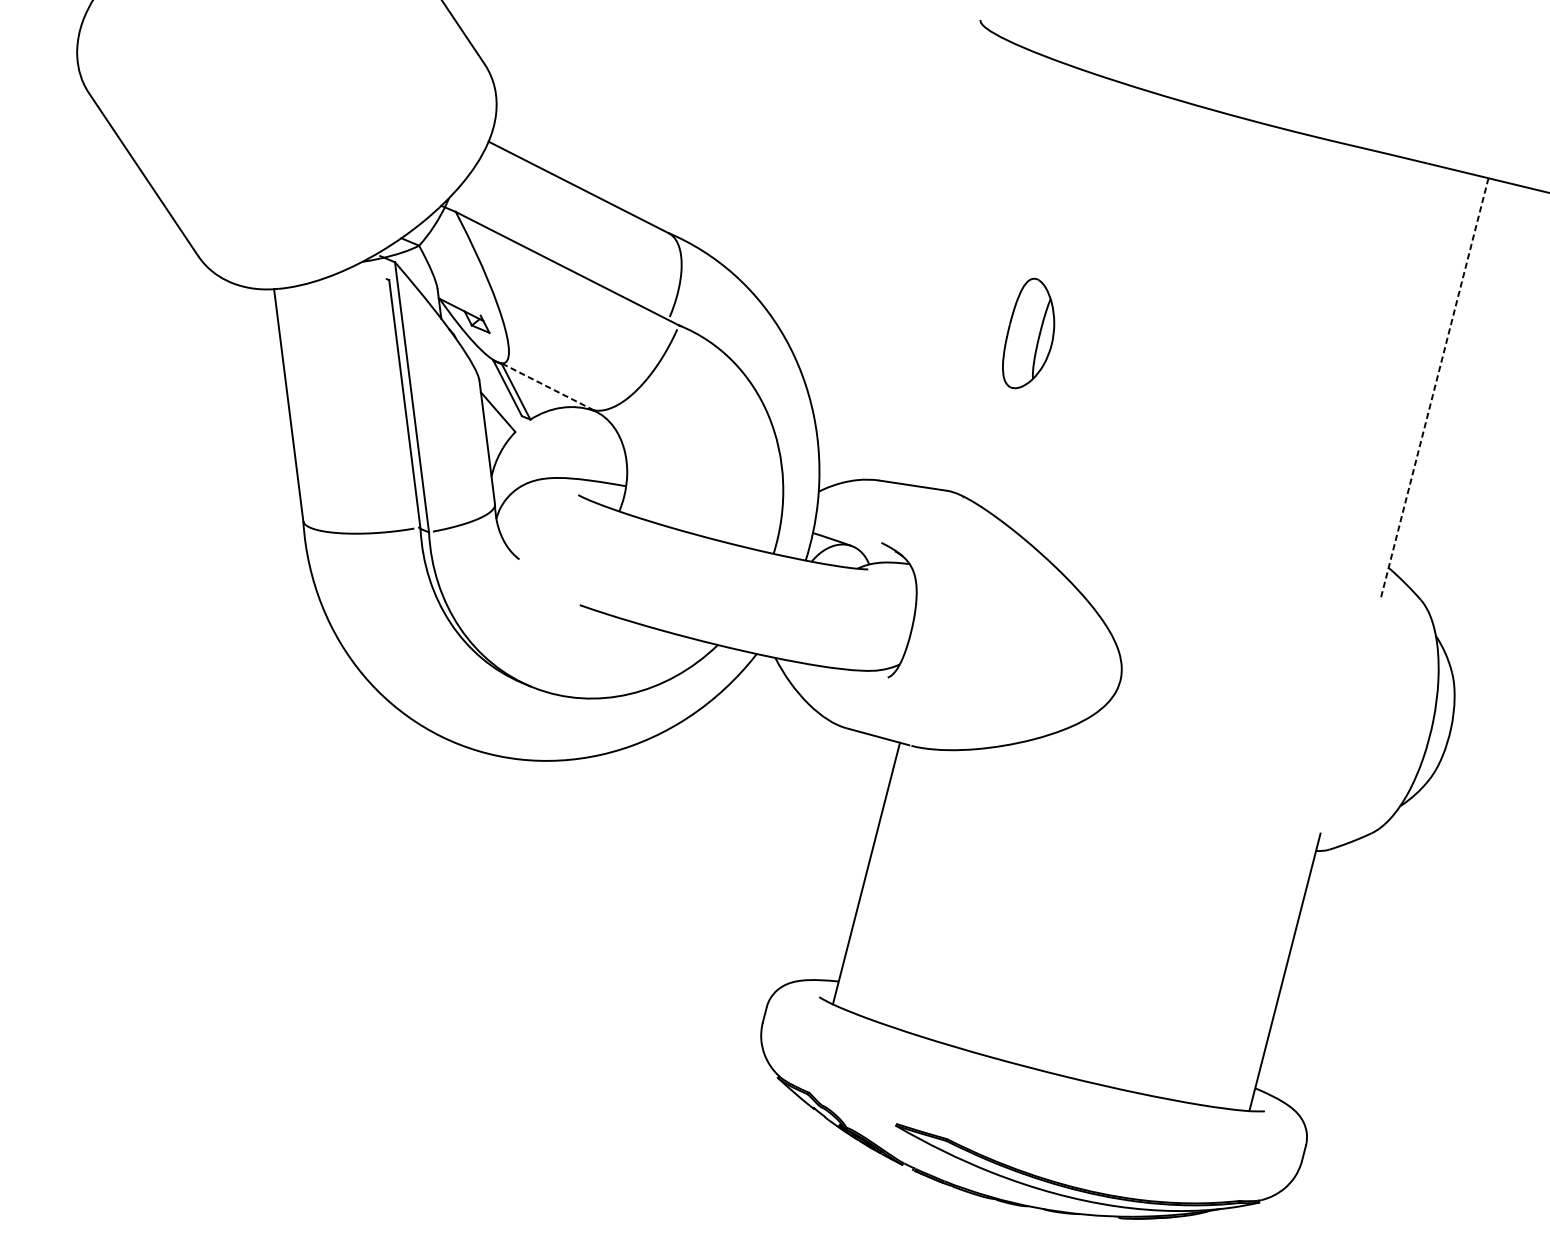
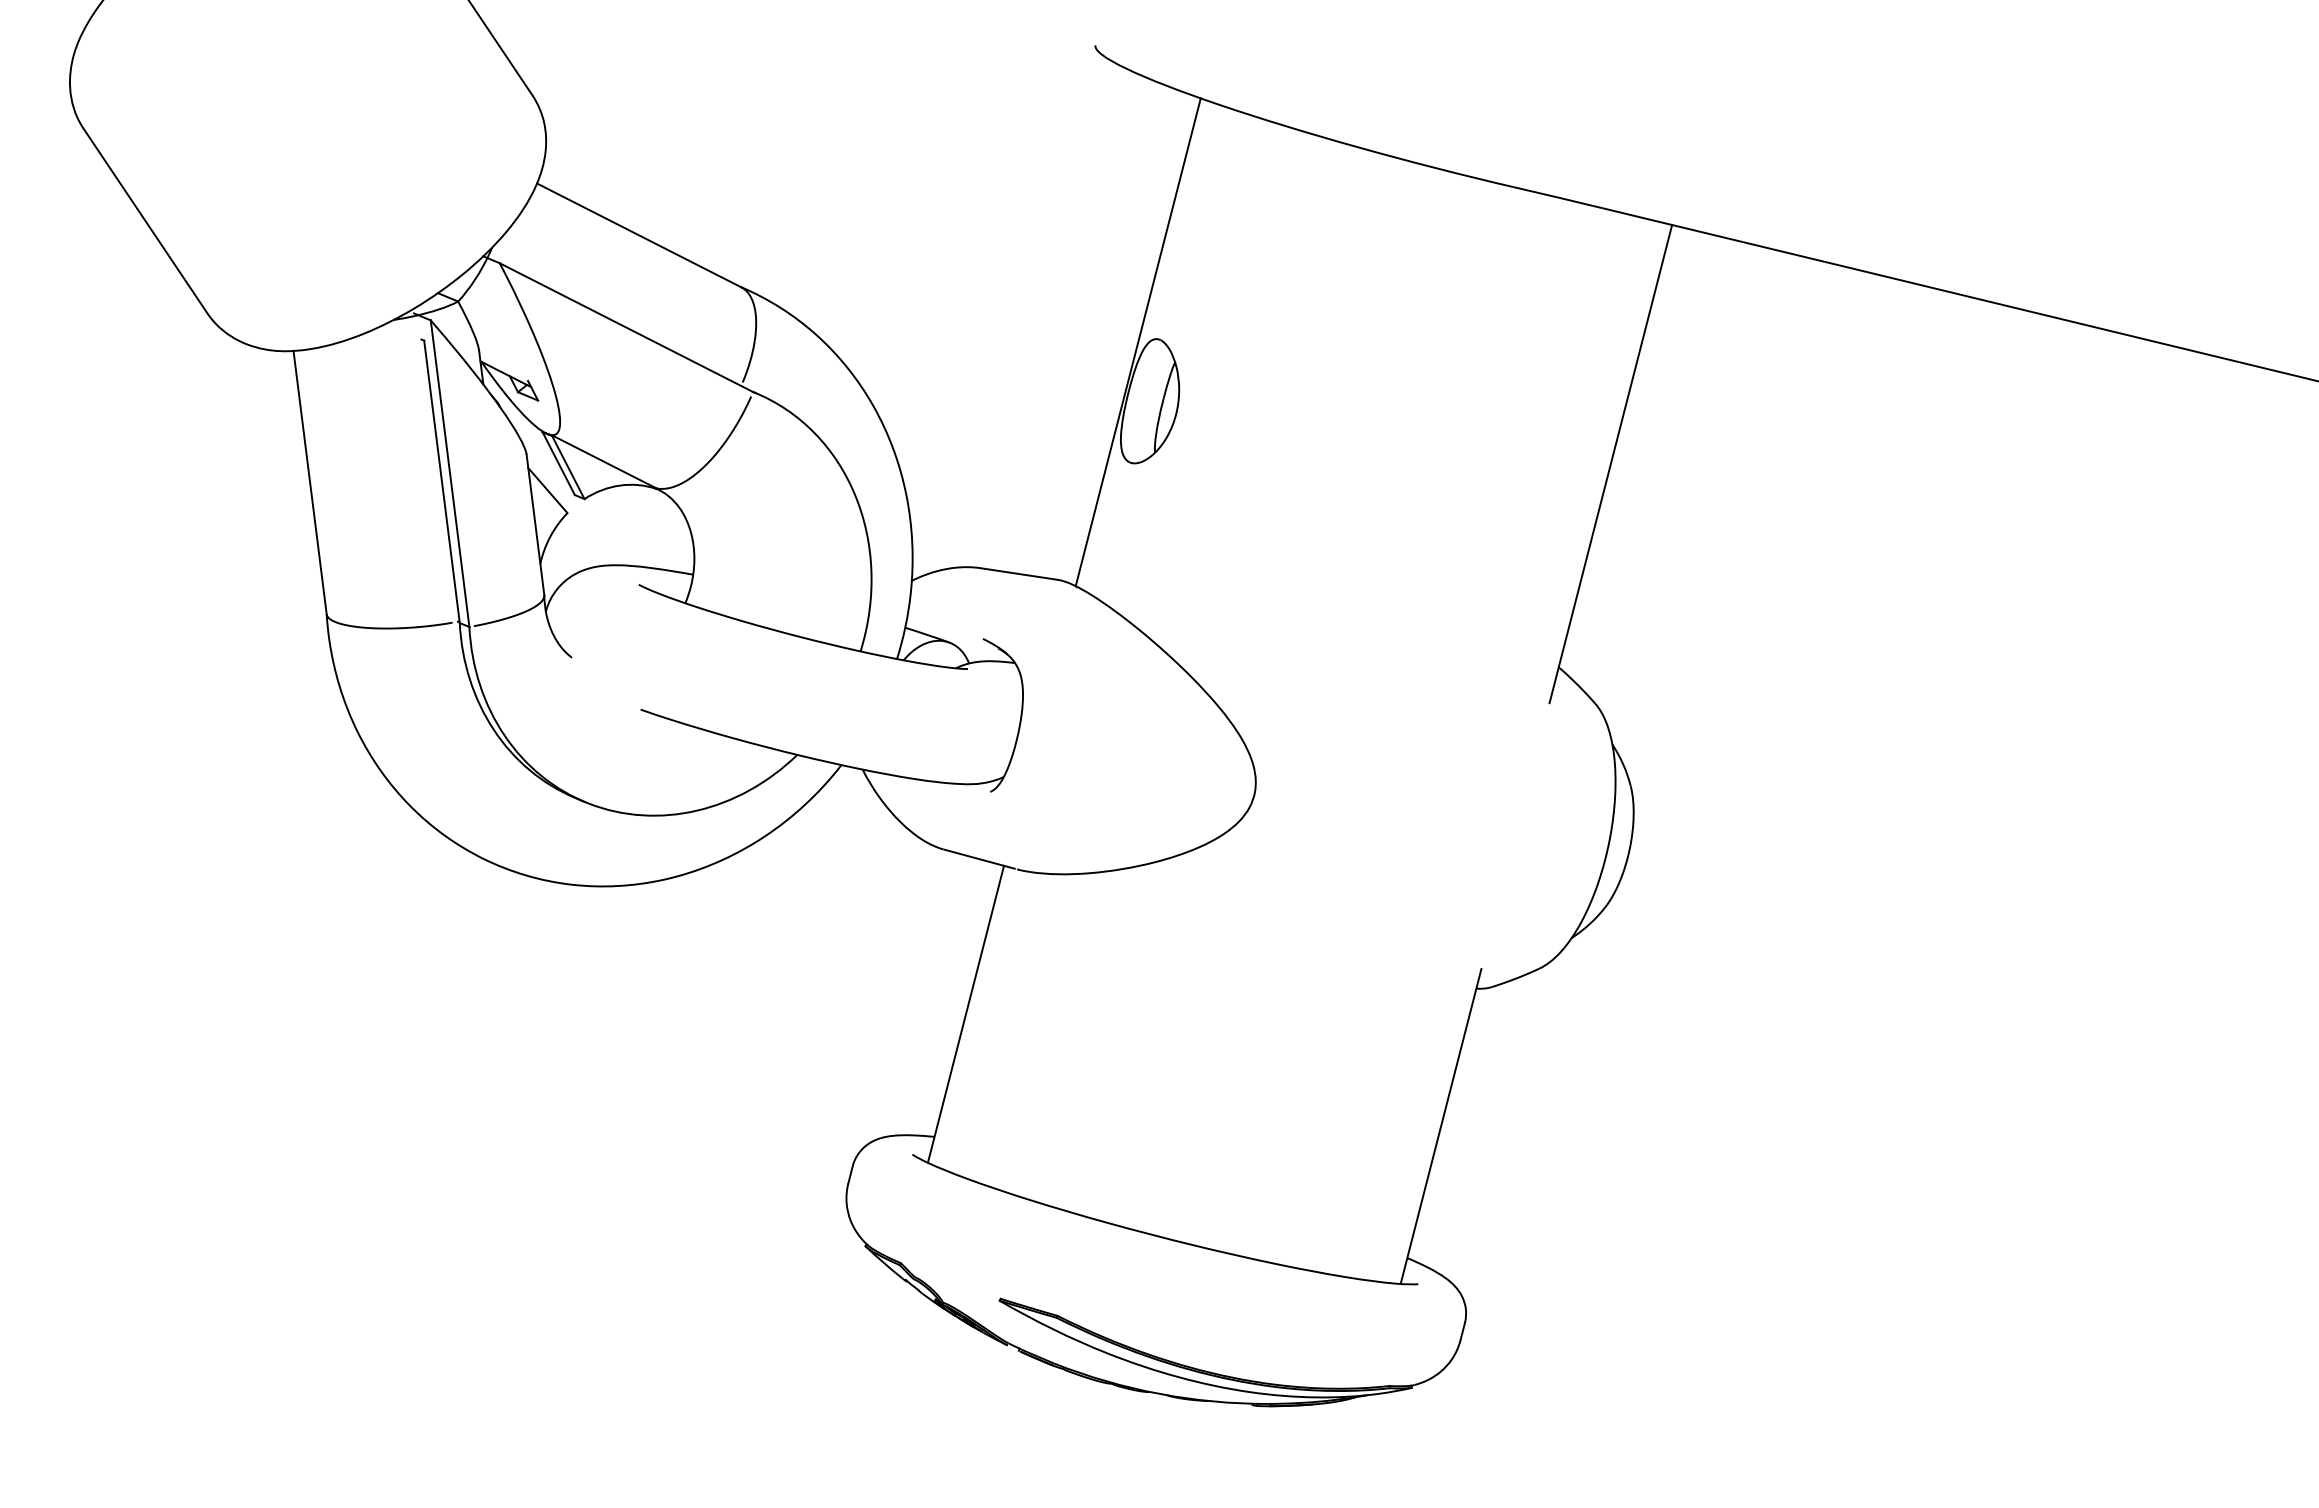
line: (1017, 281) -> (1137, 342), added
line: (548, 387) -> (604, 462), dashed -> solid
line: (1434, 389) -> (1610, 464), dashed -> solid

